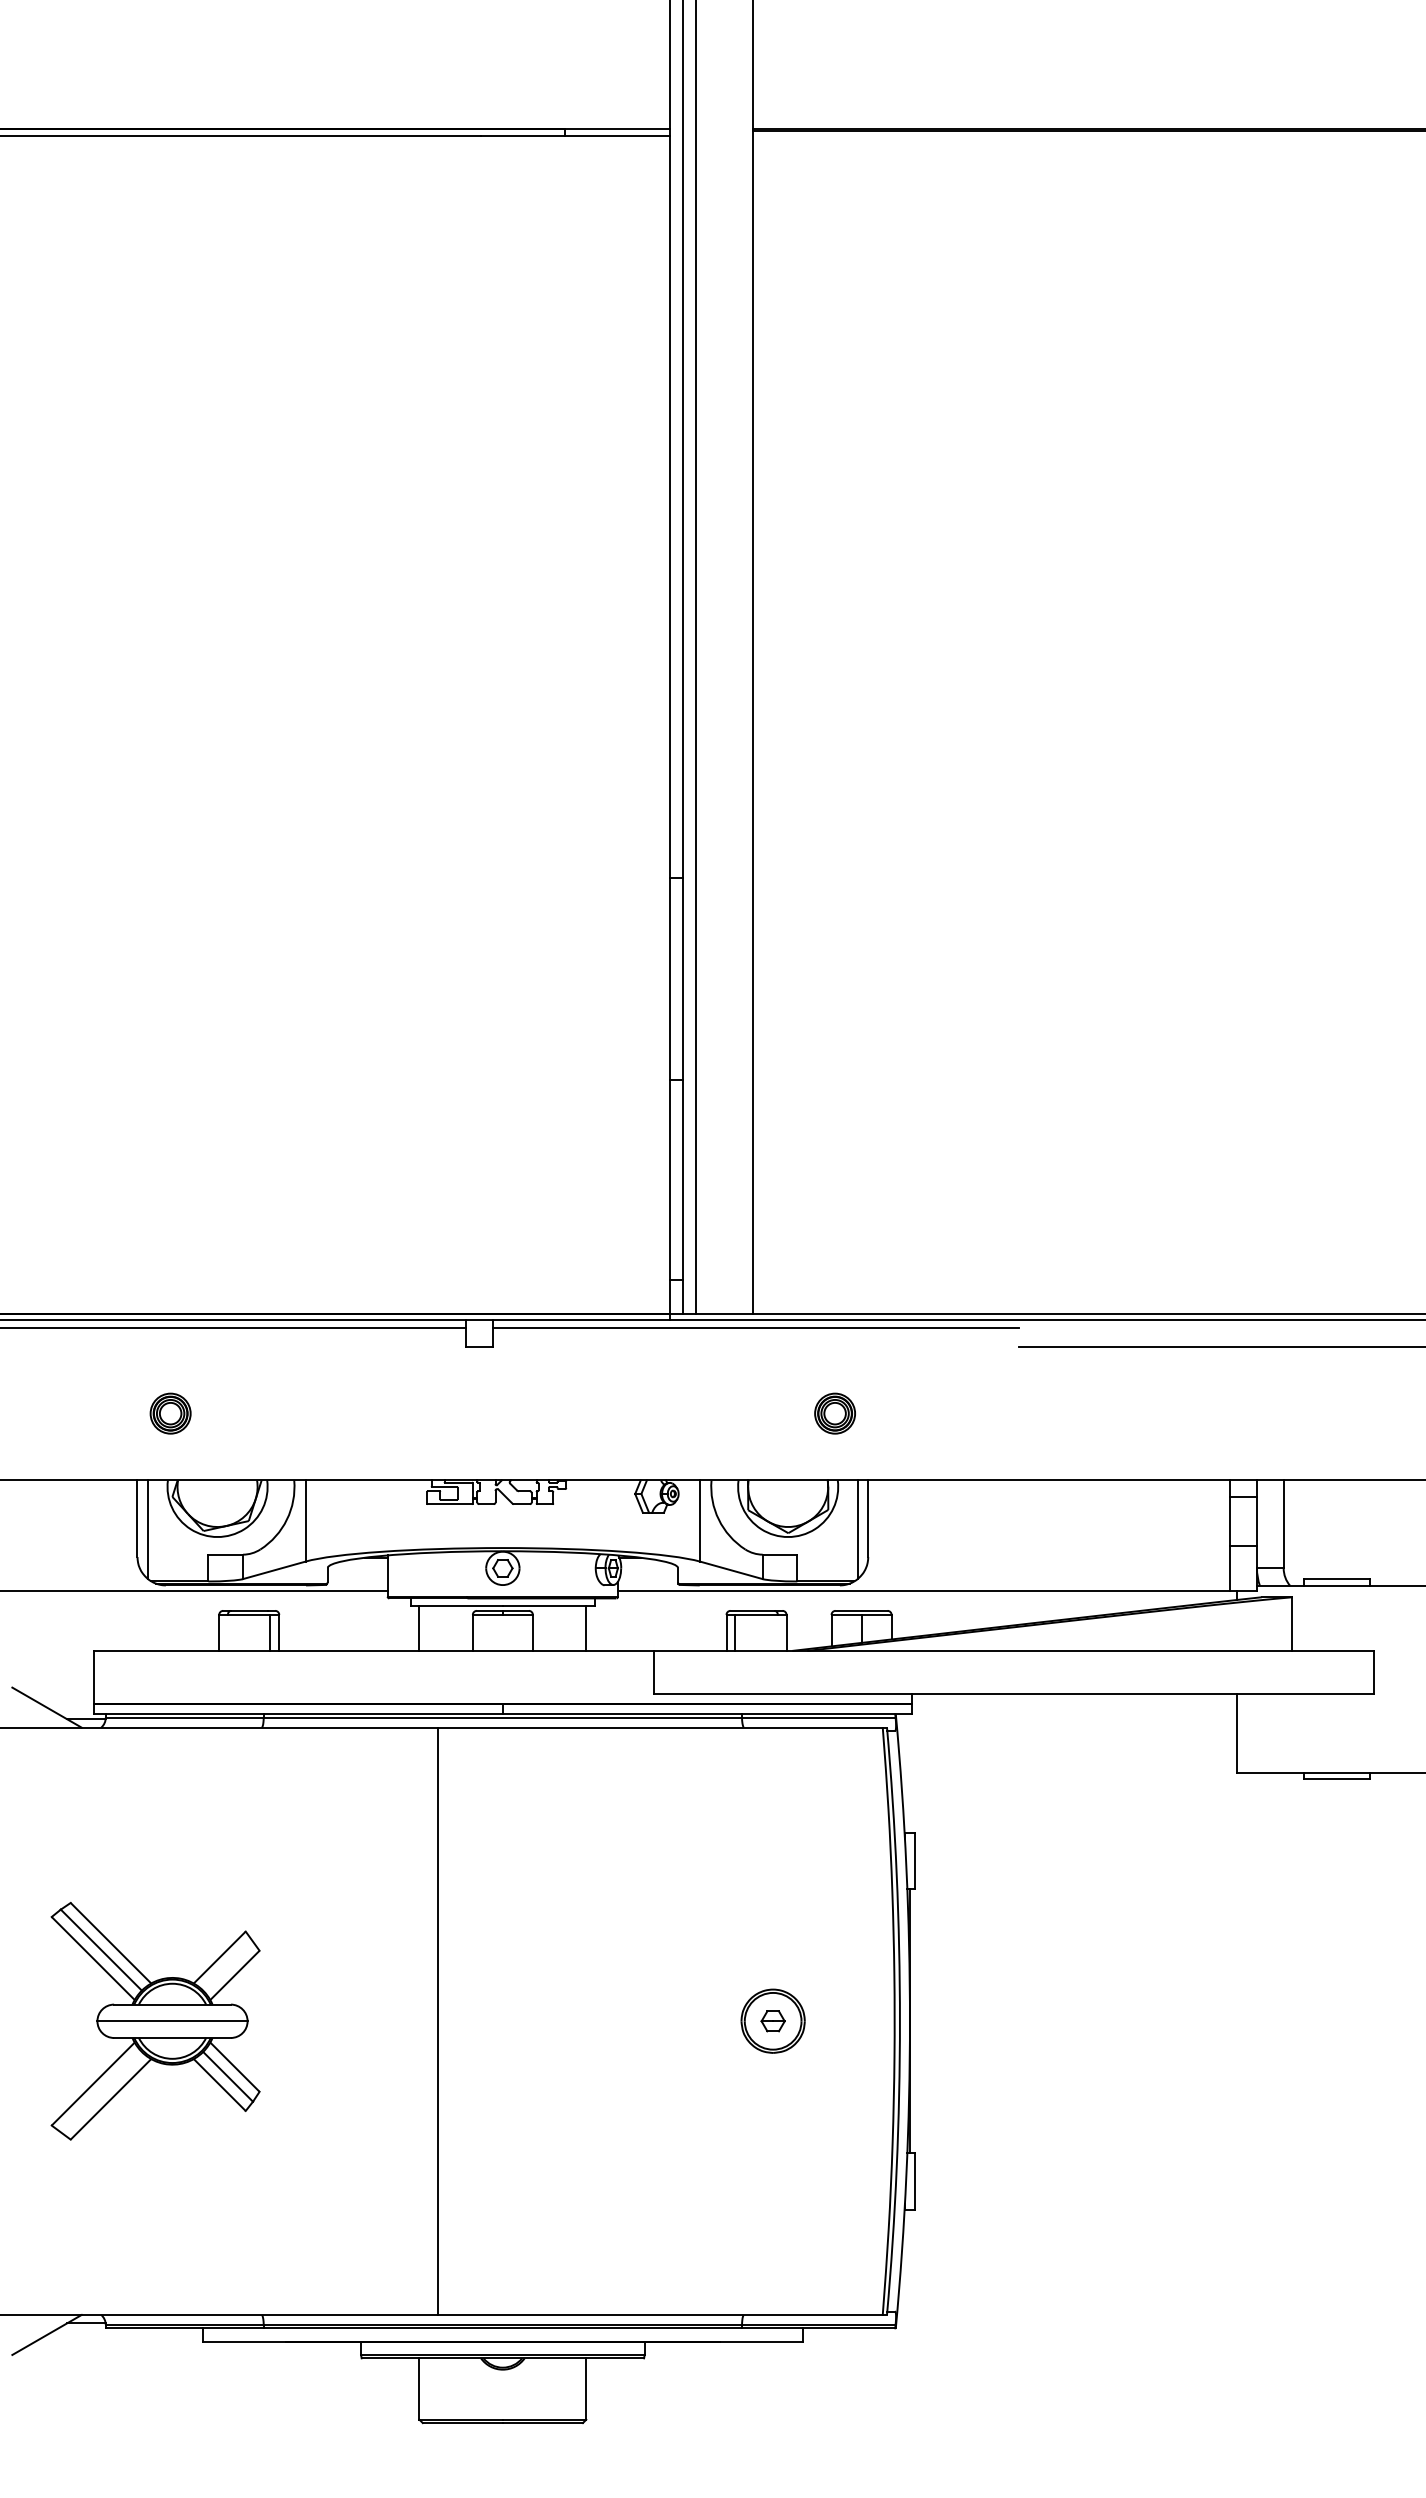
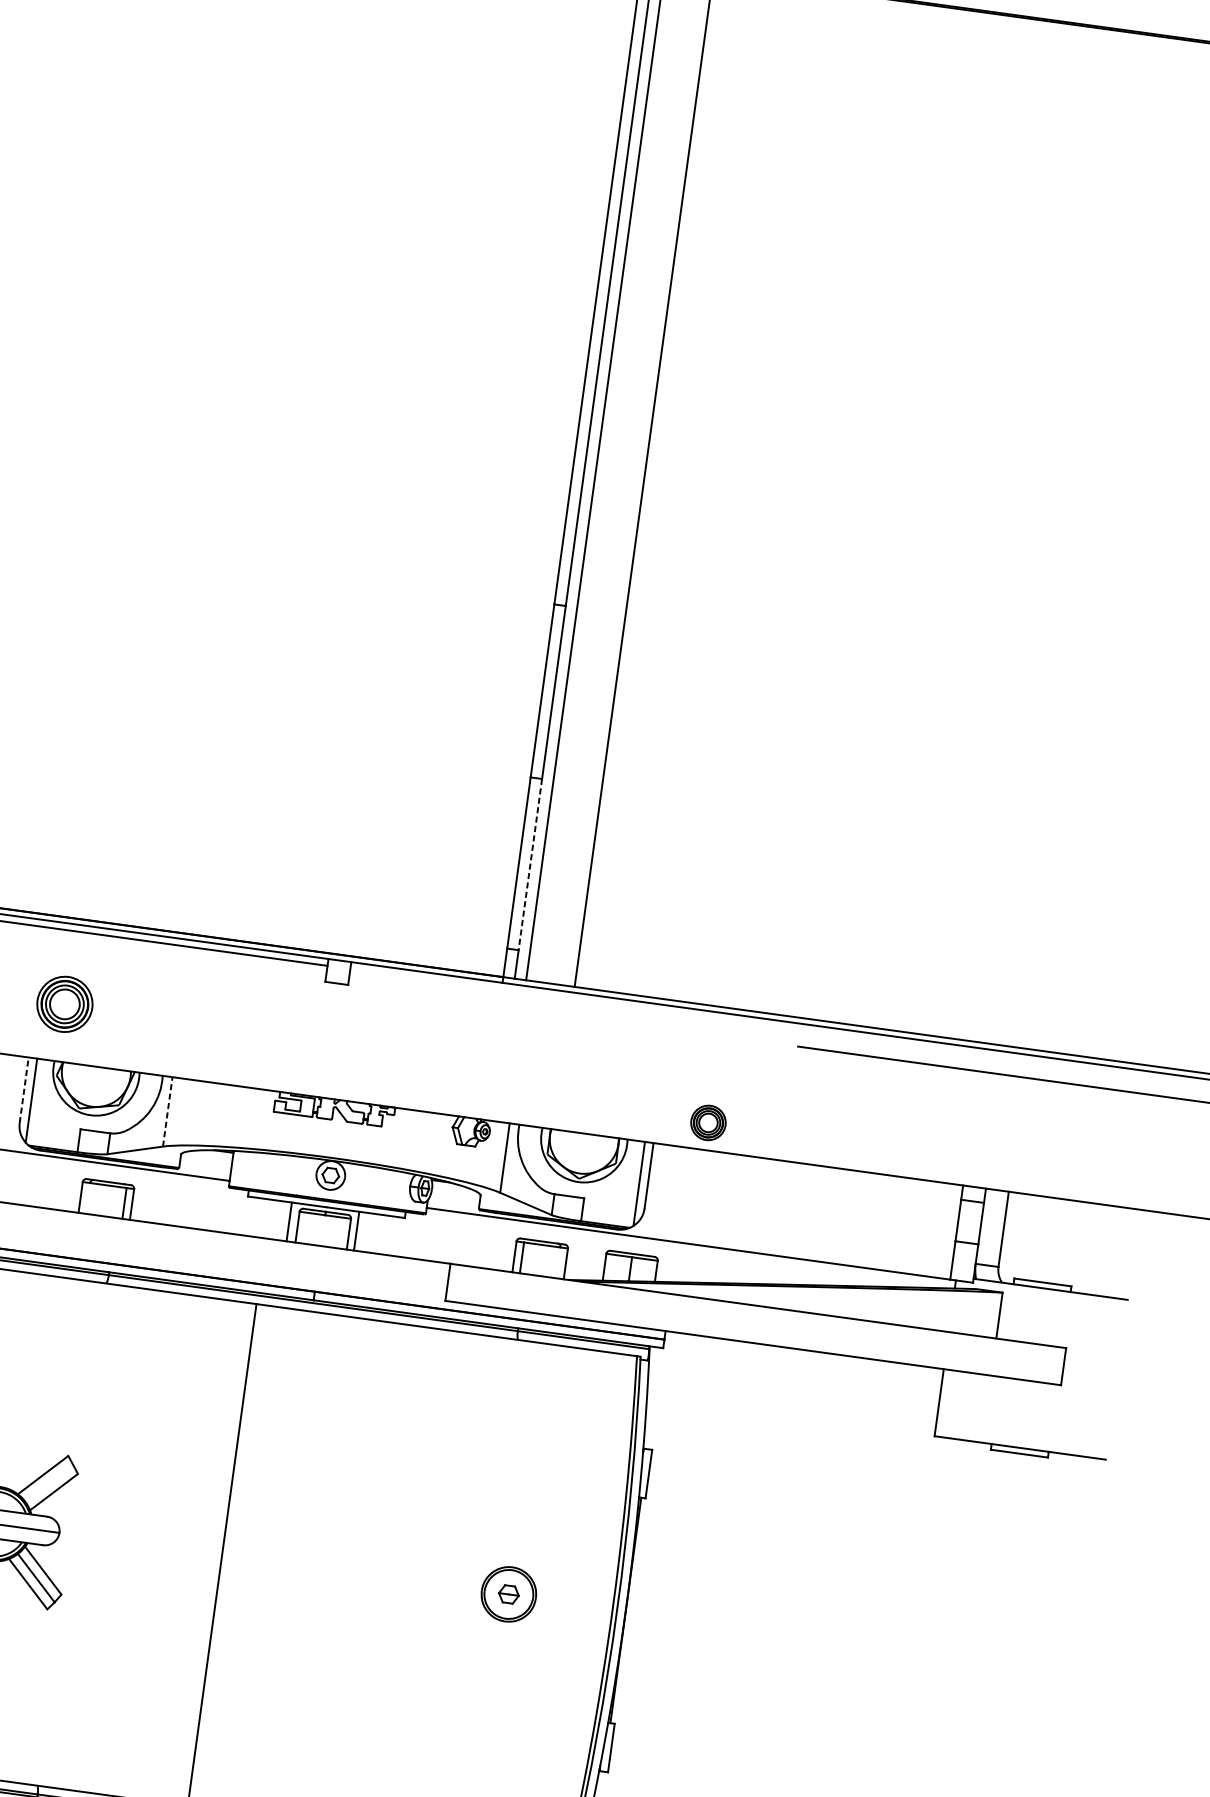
line: (683, 1180) -> (530, 864), solid -> dashed
line: (755, 1328) -> (574, 999), removed
part: (170, 1413) -> (64, 1004), size x1.6
part: (834, 1413) -> (707, 1122), moved
line: (137, 1518) -> (24, 1090), solid -> dashed
line: (305, 1520) -> (167, 1111), solid -> dashed
line: (419, 1627) -> (289, 1221), moved
line: (586, 1627) -> (356, 1230), moved

